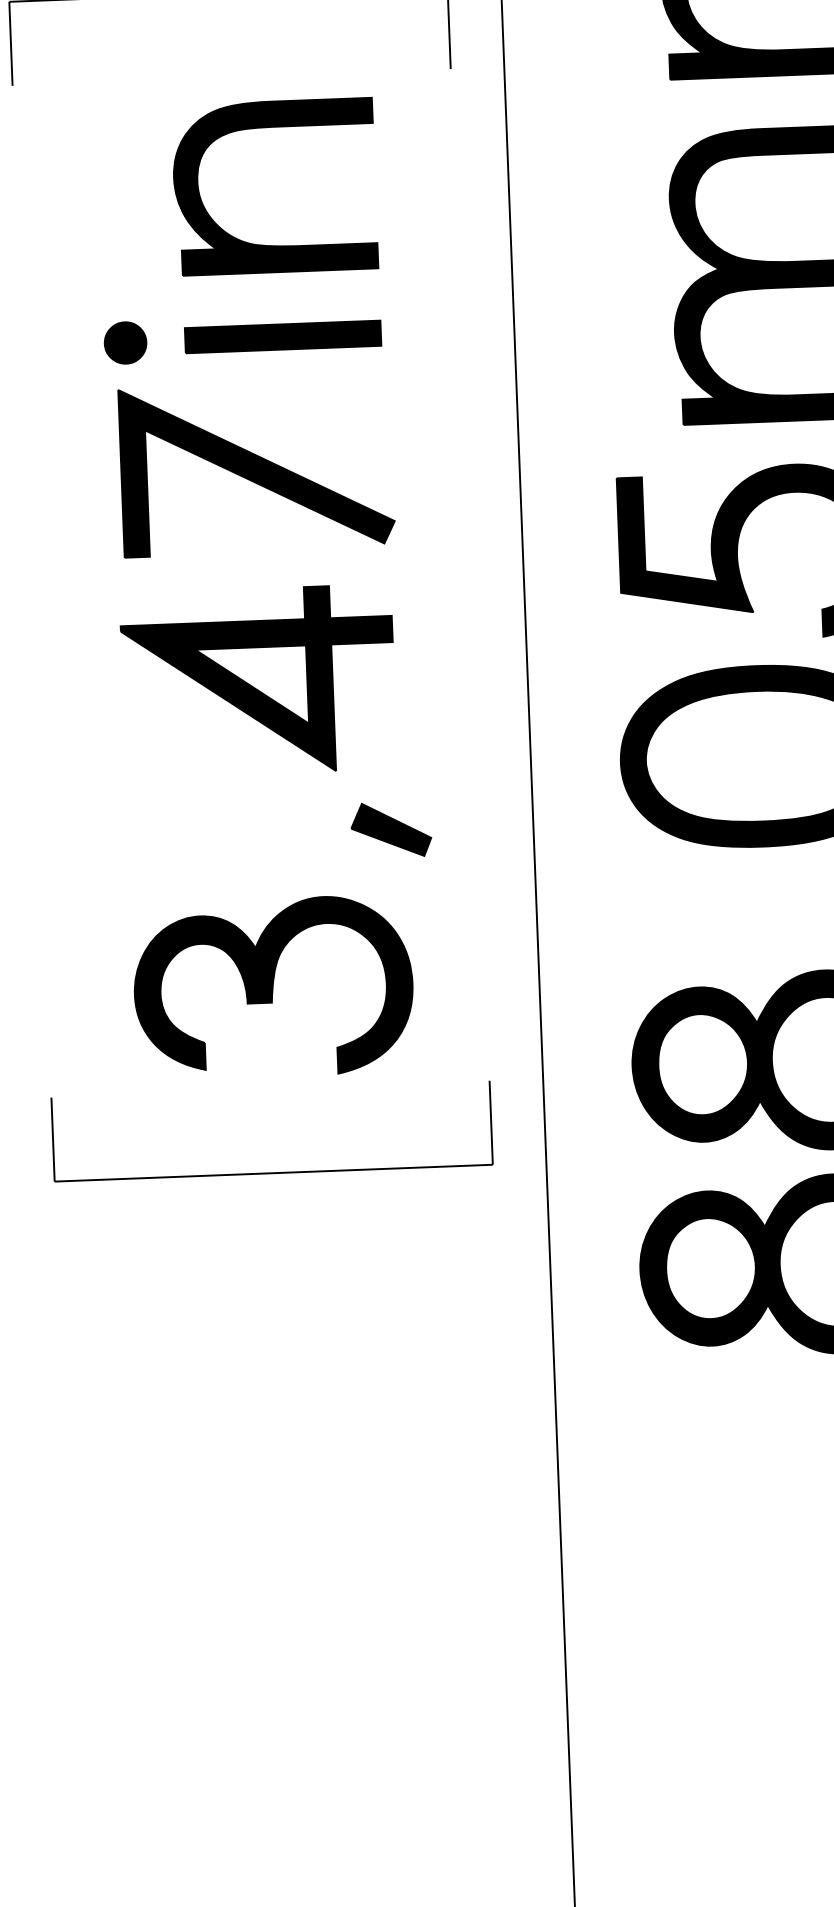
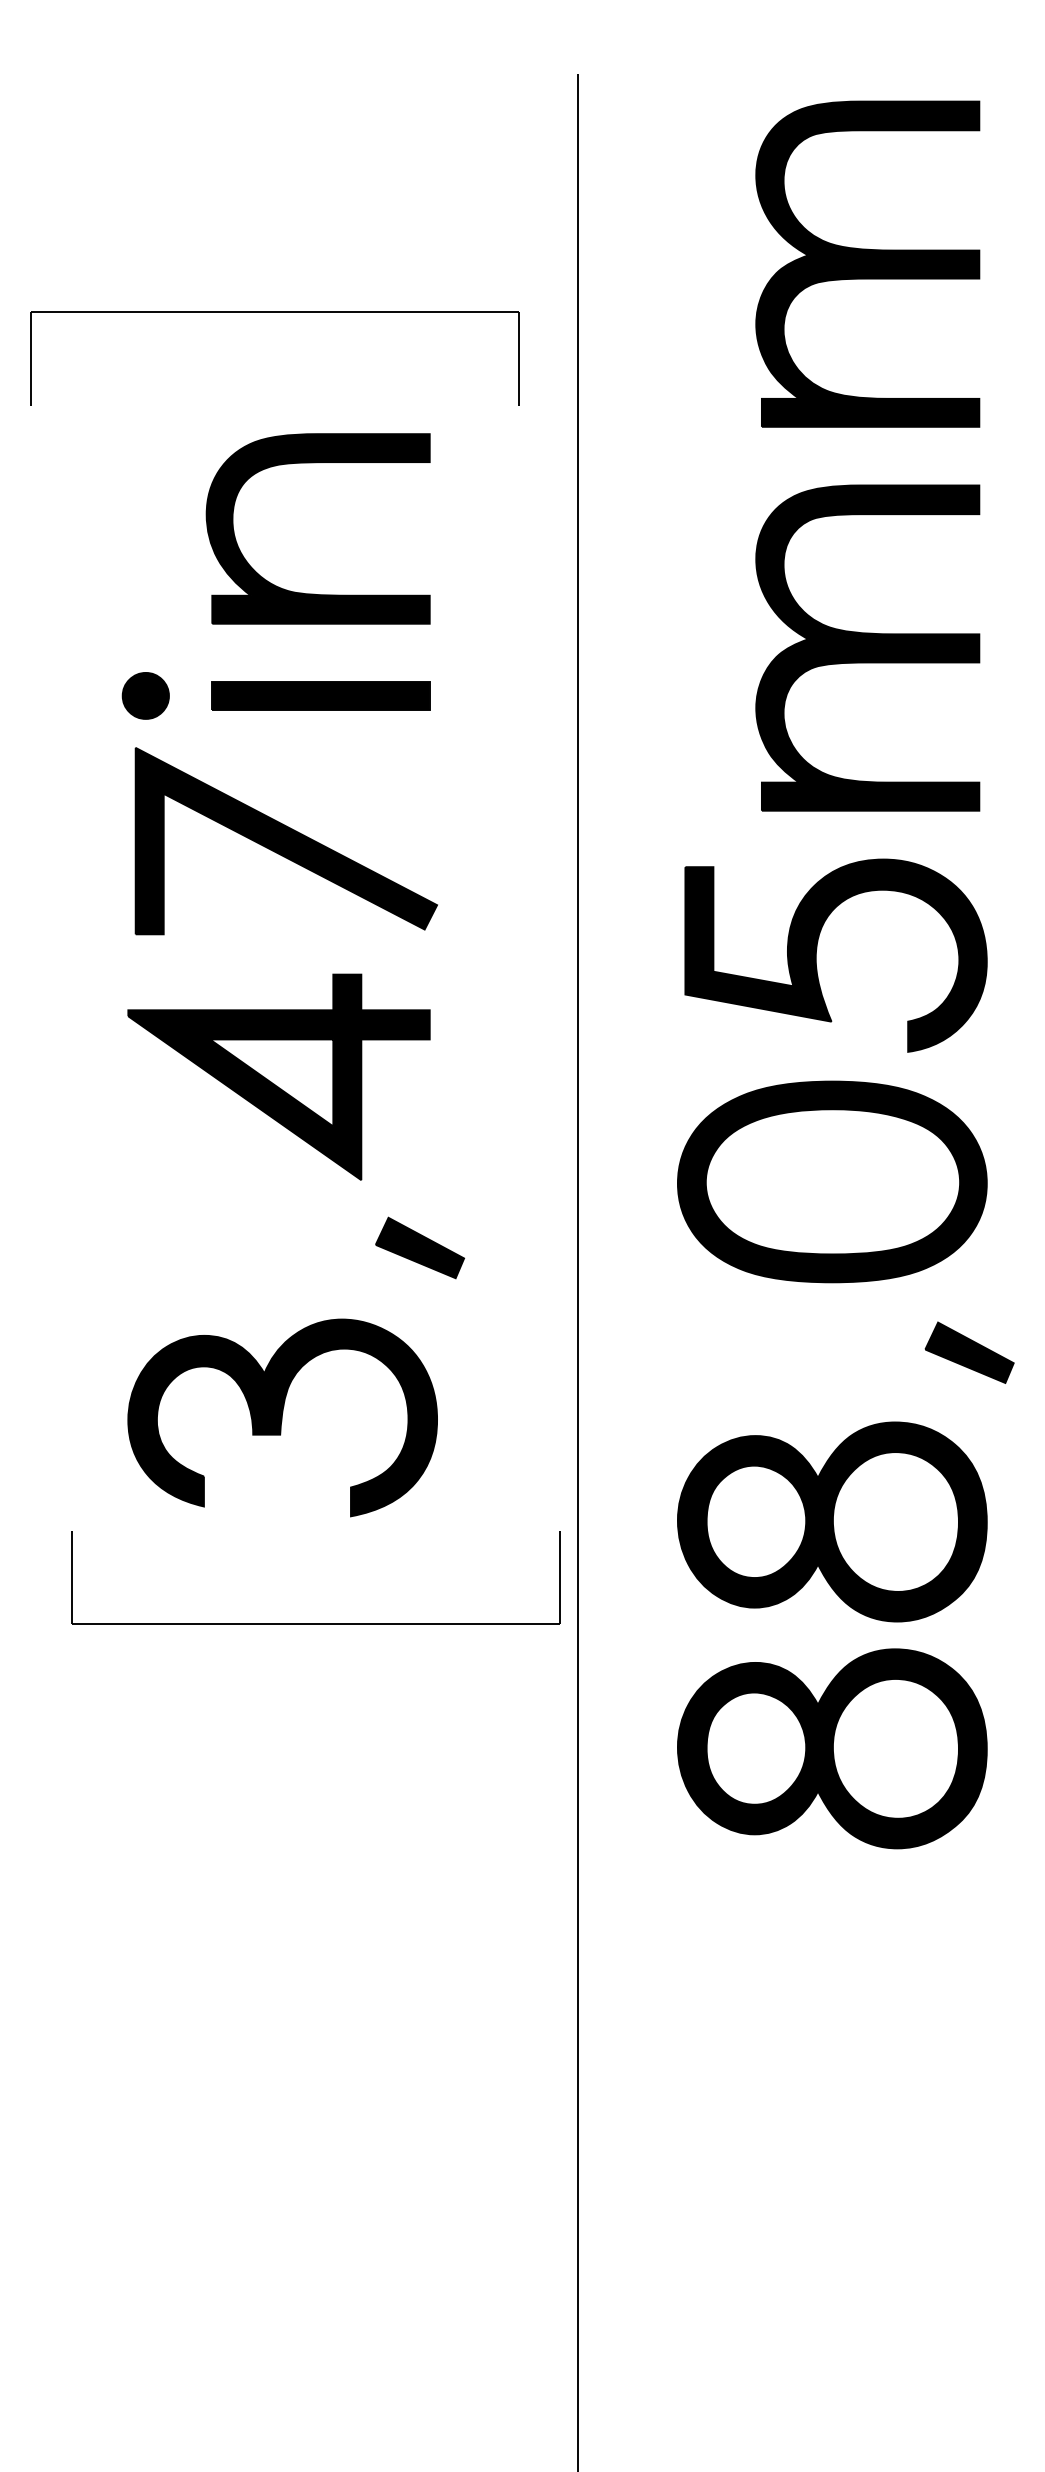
part: (273, 1172) -> (315, 1623), moved

